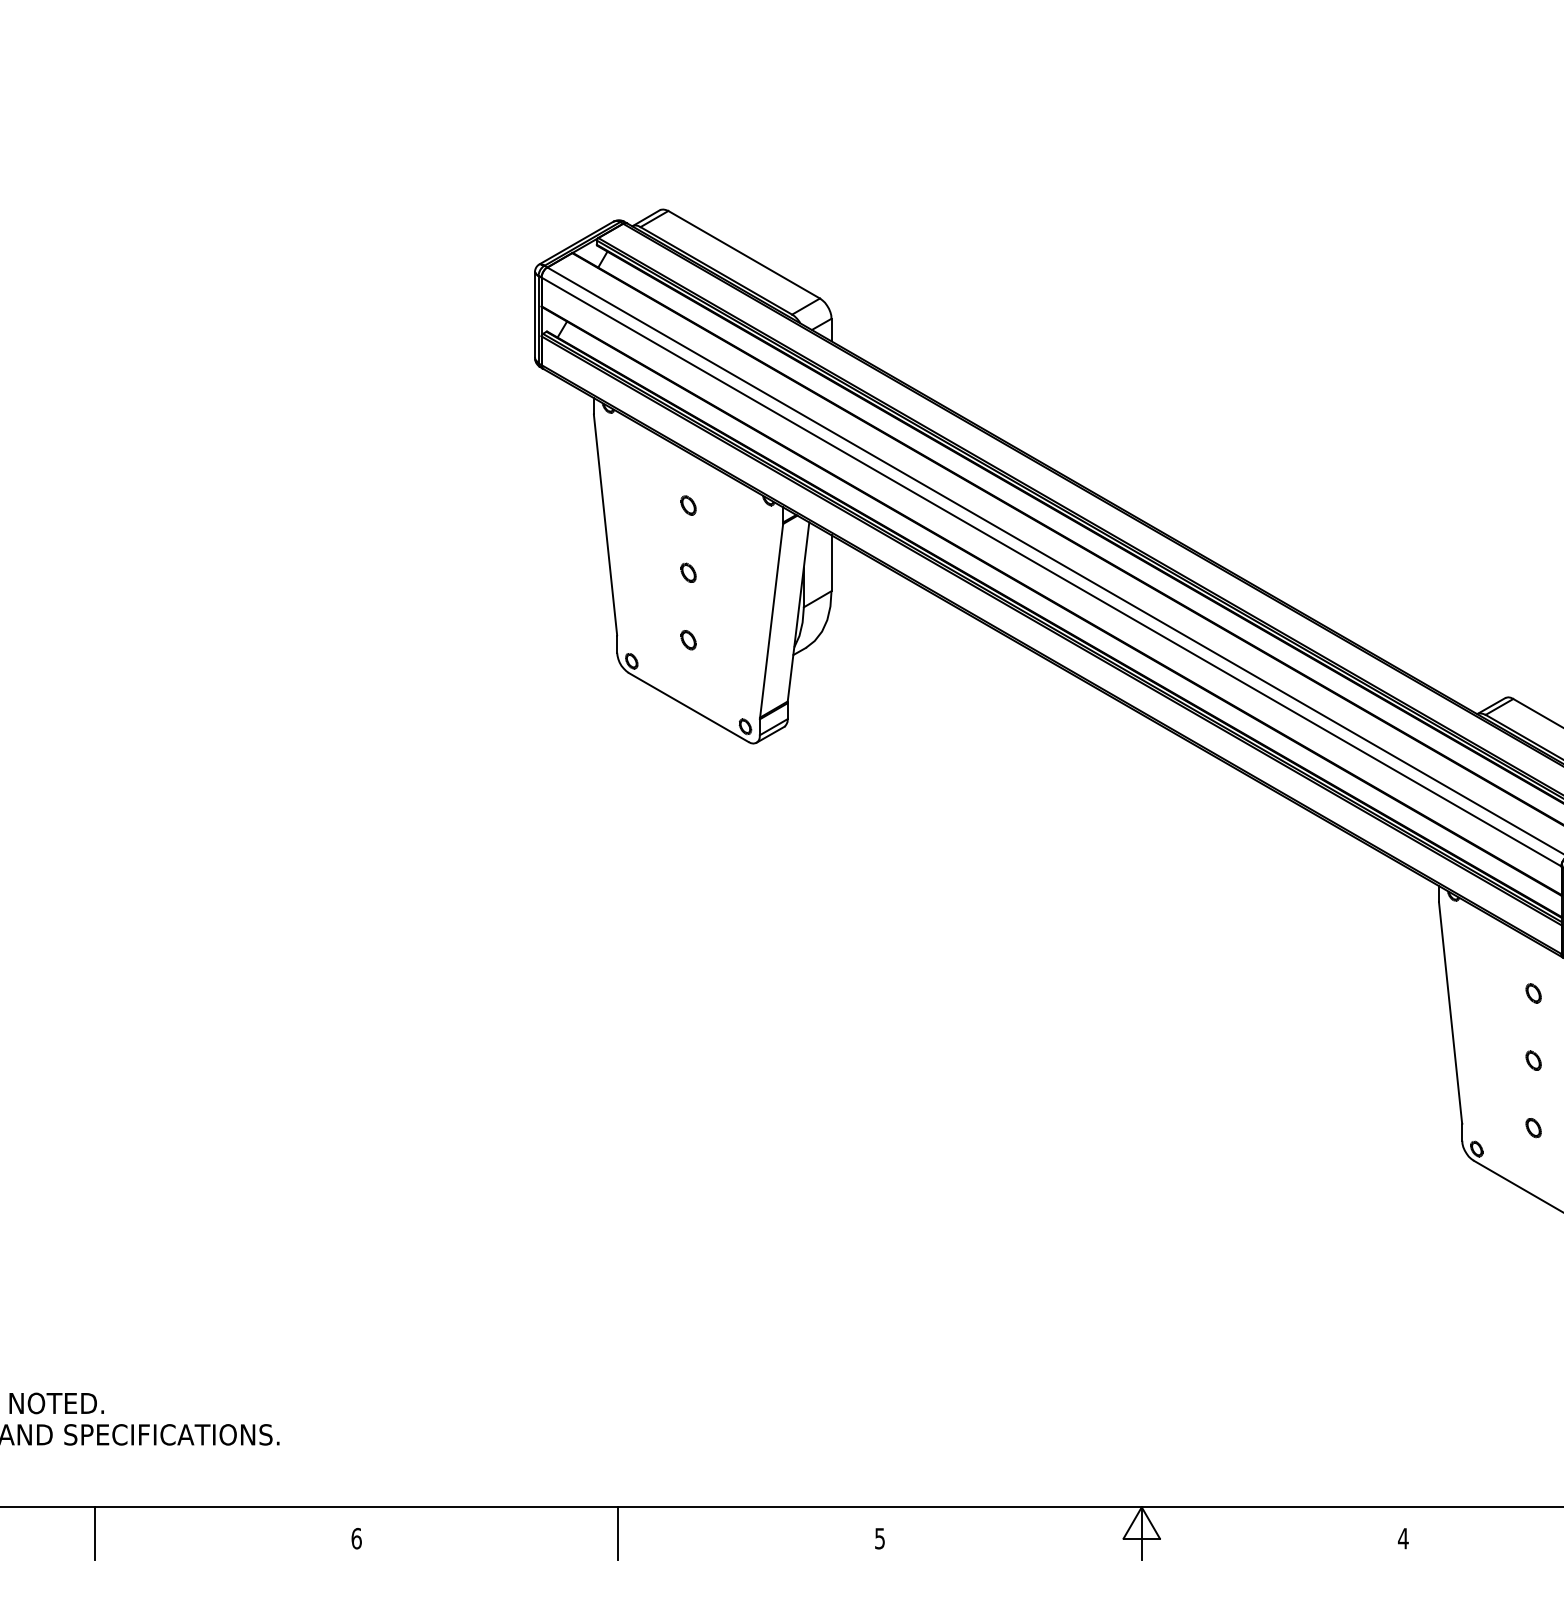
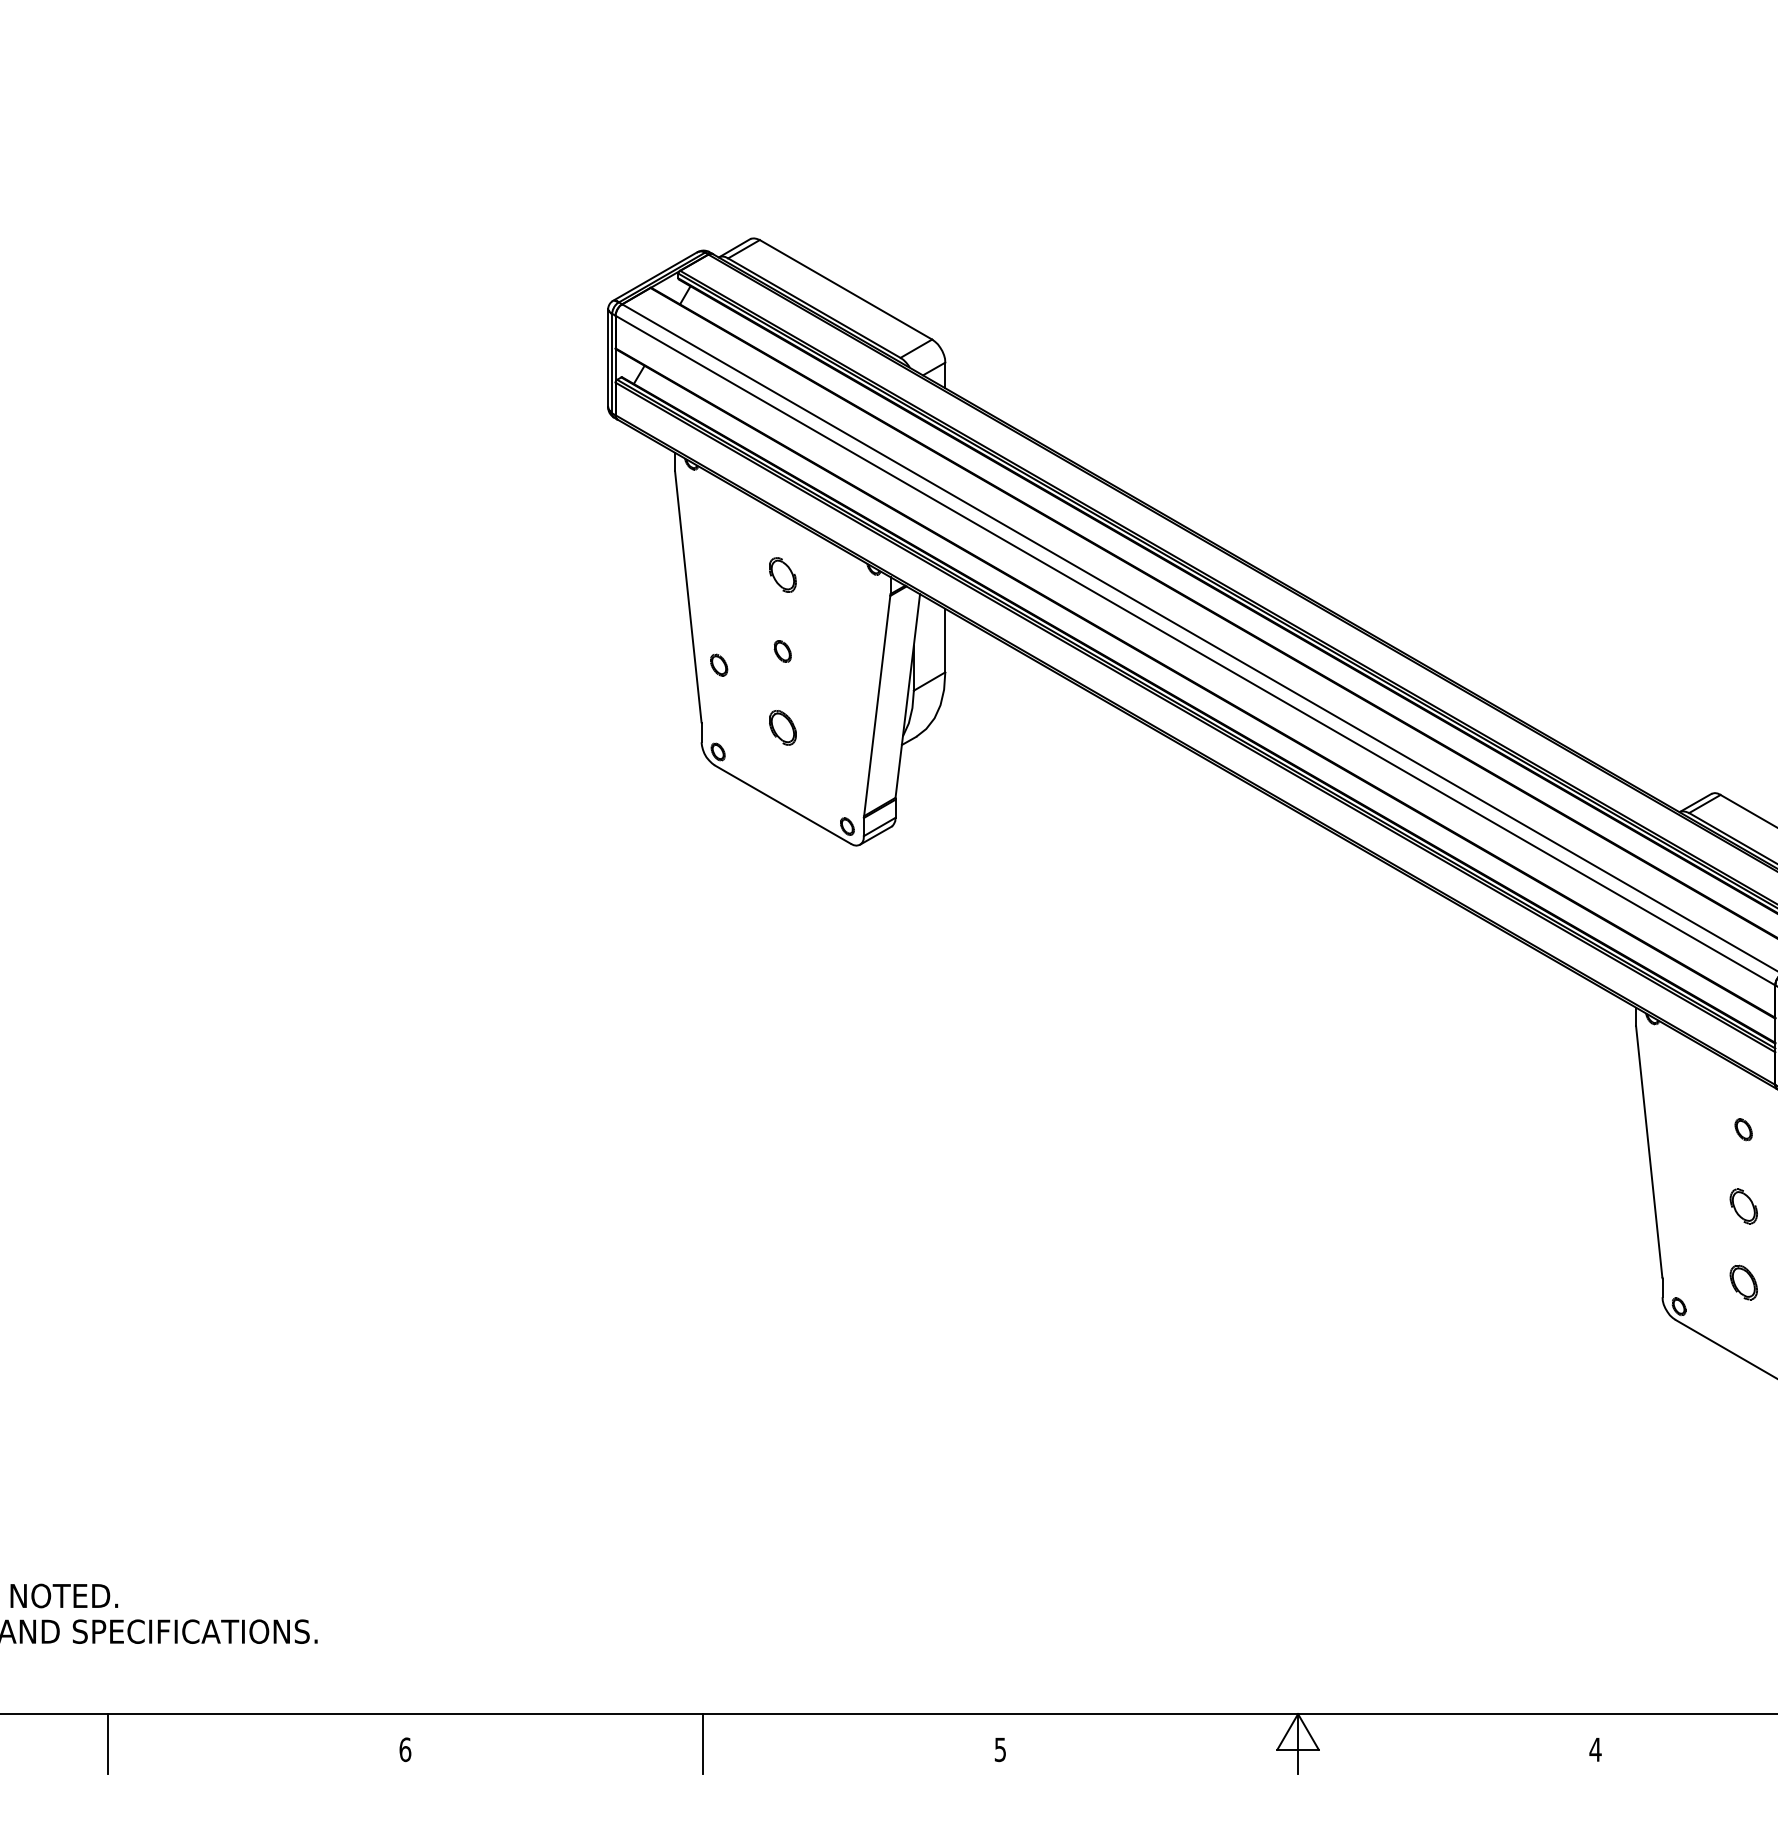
part: (688, 505) -> (782, 574), size x1.6
part: (632, 584) -> (719, 664), added
part: (688, 640) -> (782, 728), size x1.6
part: (1533, 1060) -> (1743, 1206), size x1.6
part: (1533, 1128) -> (1743, 1283), size x1.6

